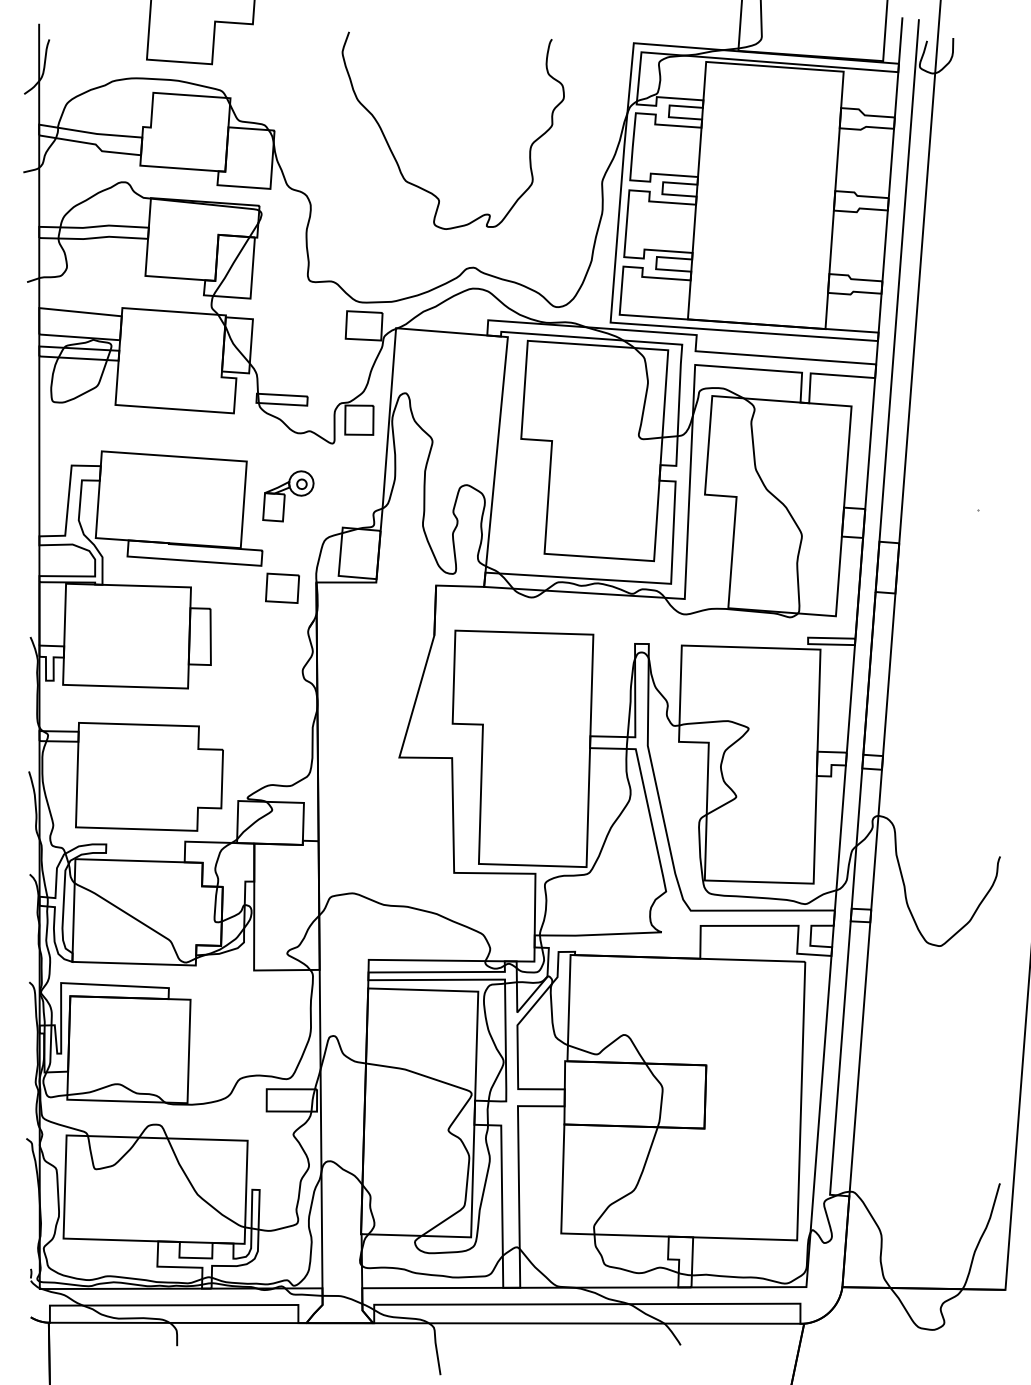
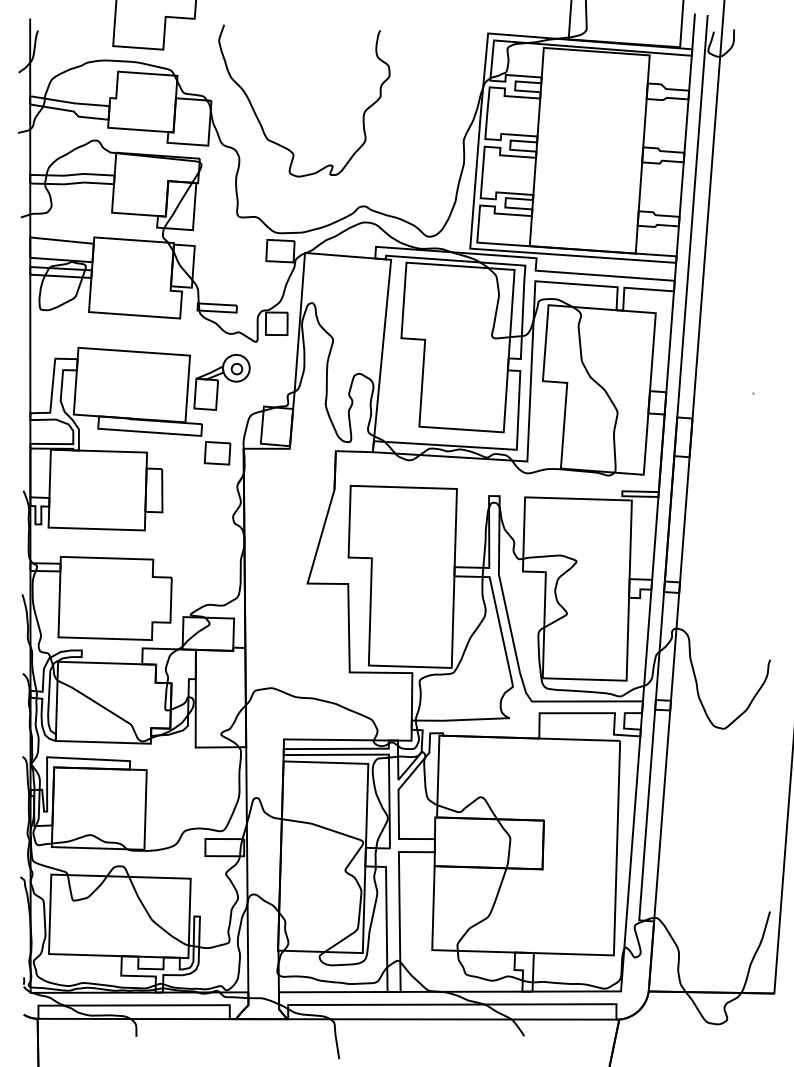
curve: (396, 159) -> (260, 123), moved
part: (288, 496) -> (222, 382), size x1.43

